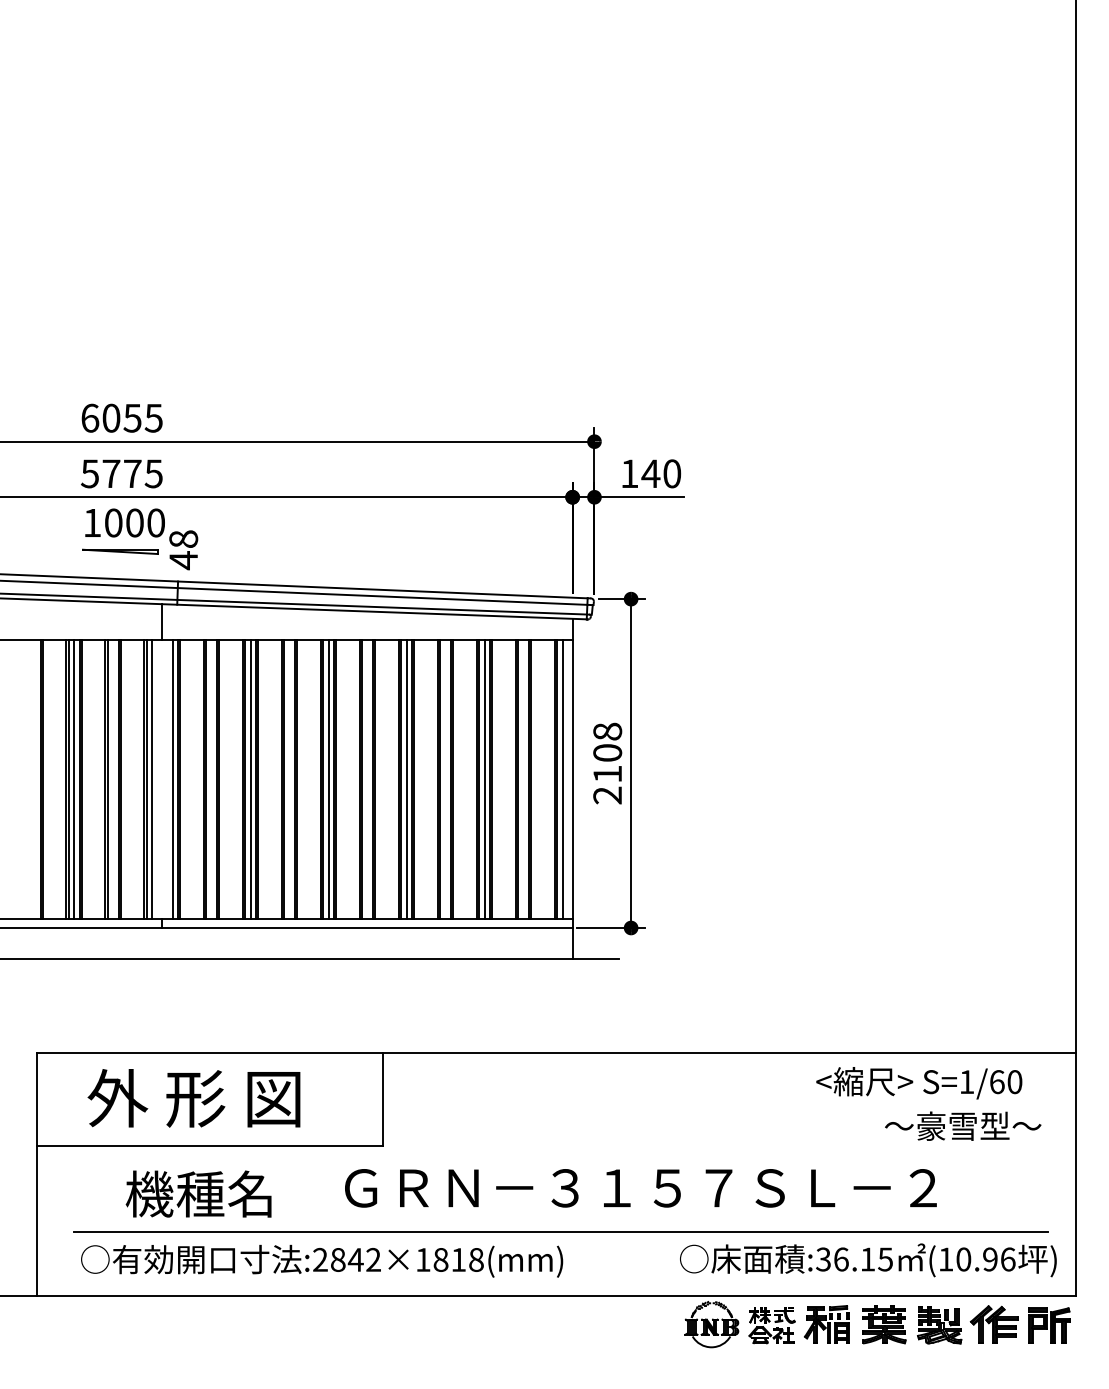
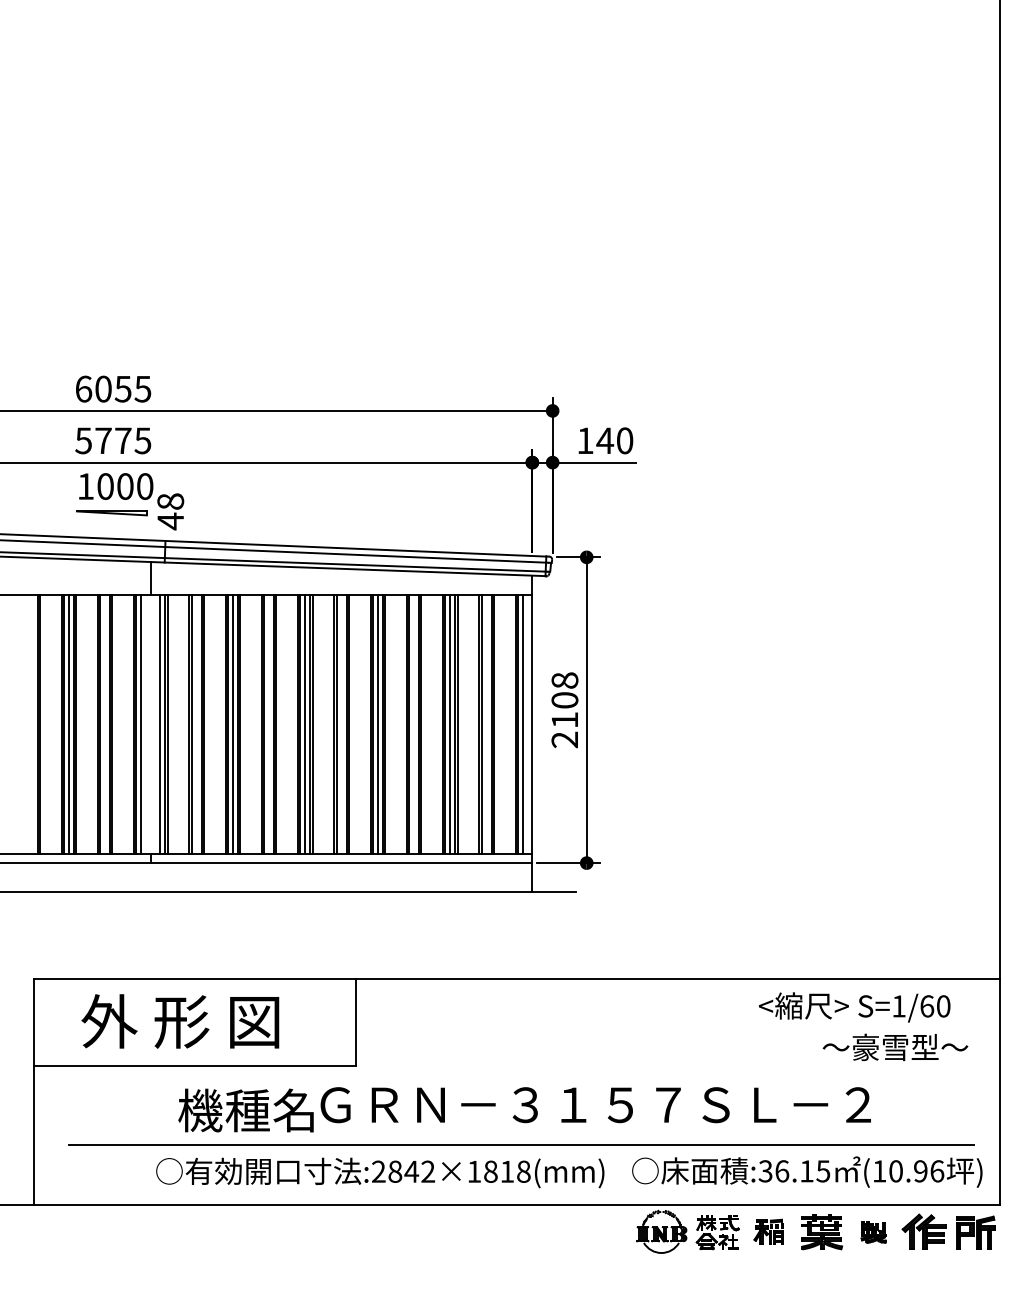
text: (198, 1193) -> (245, 1109), moved
text: (322, 1260) -> (380, 1172), moved
part: (826, 1324) -> (768, 1231), size x0.7
part: (939, 1325) -> (873, 1232), size x0.6

